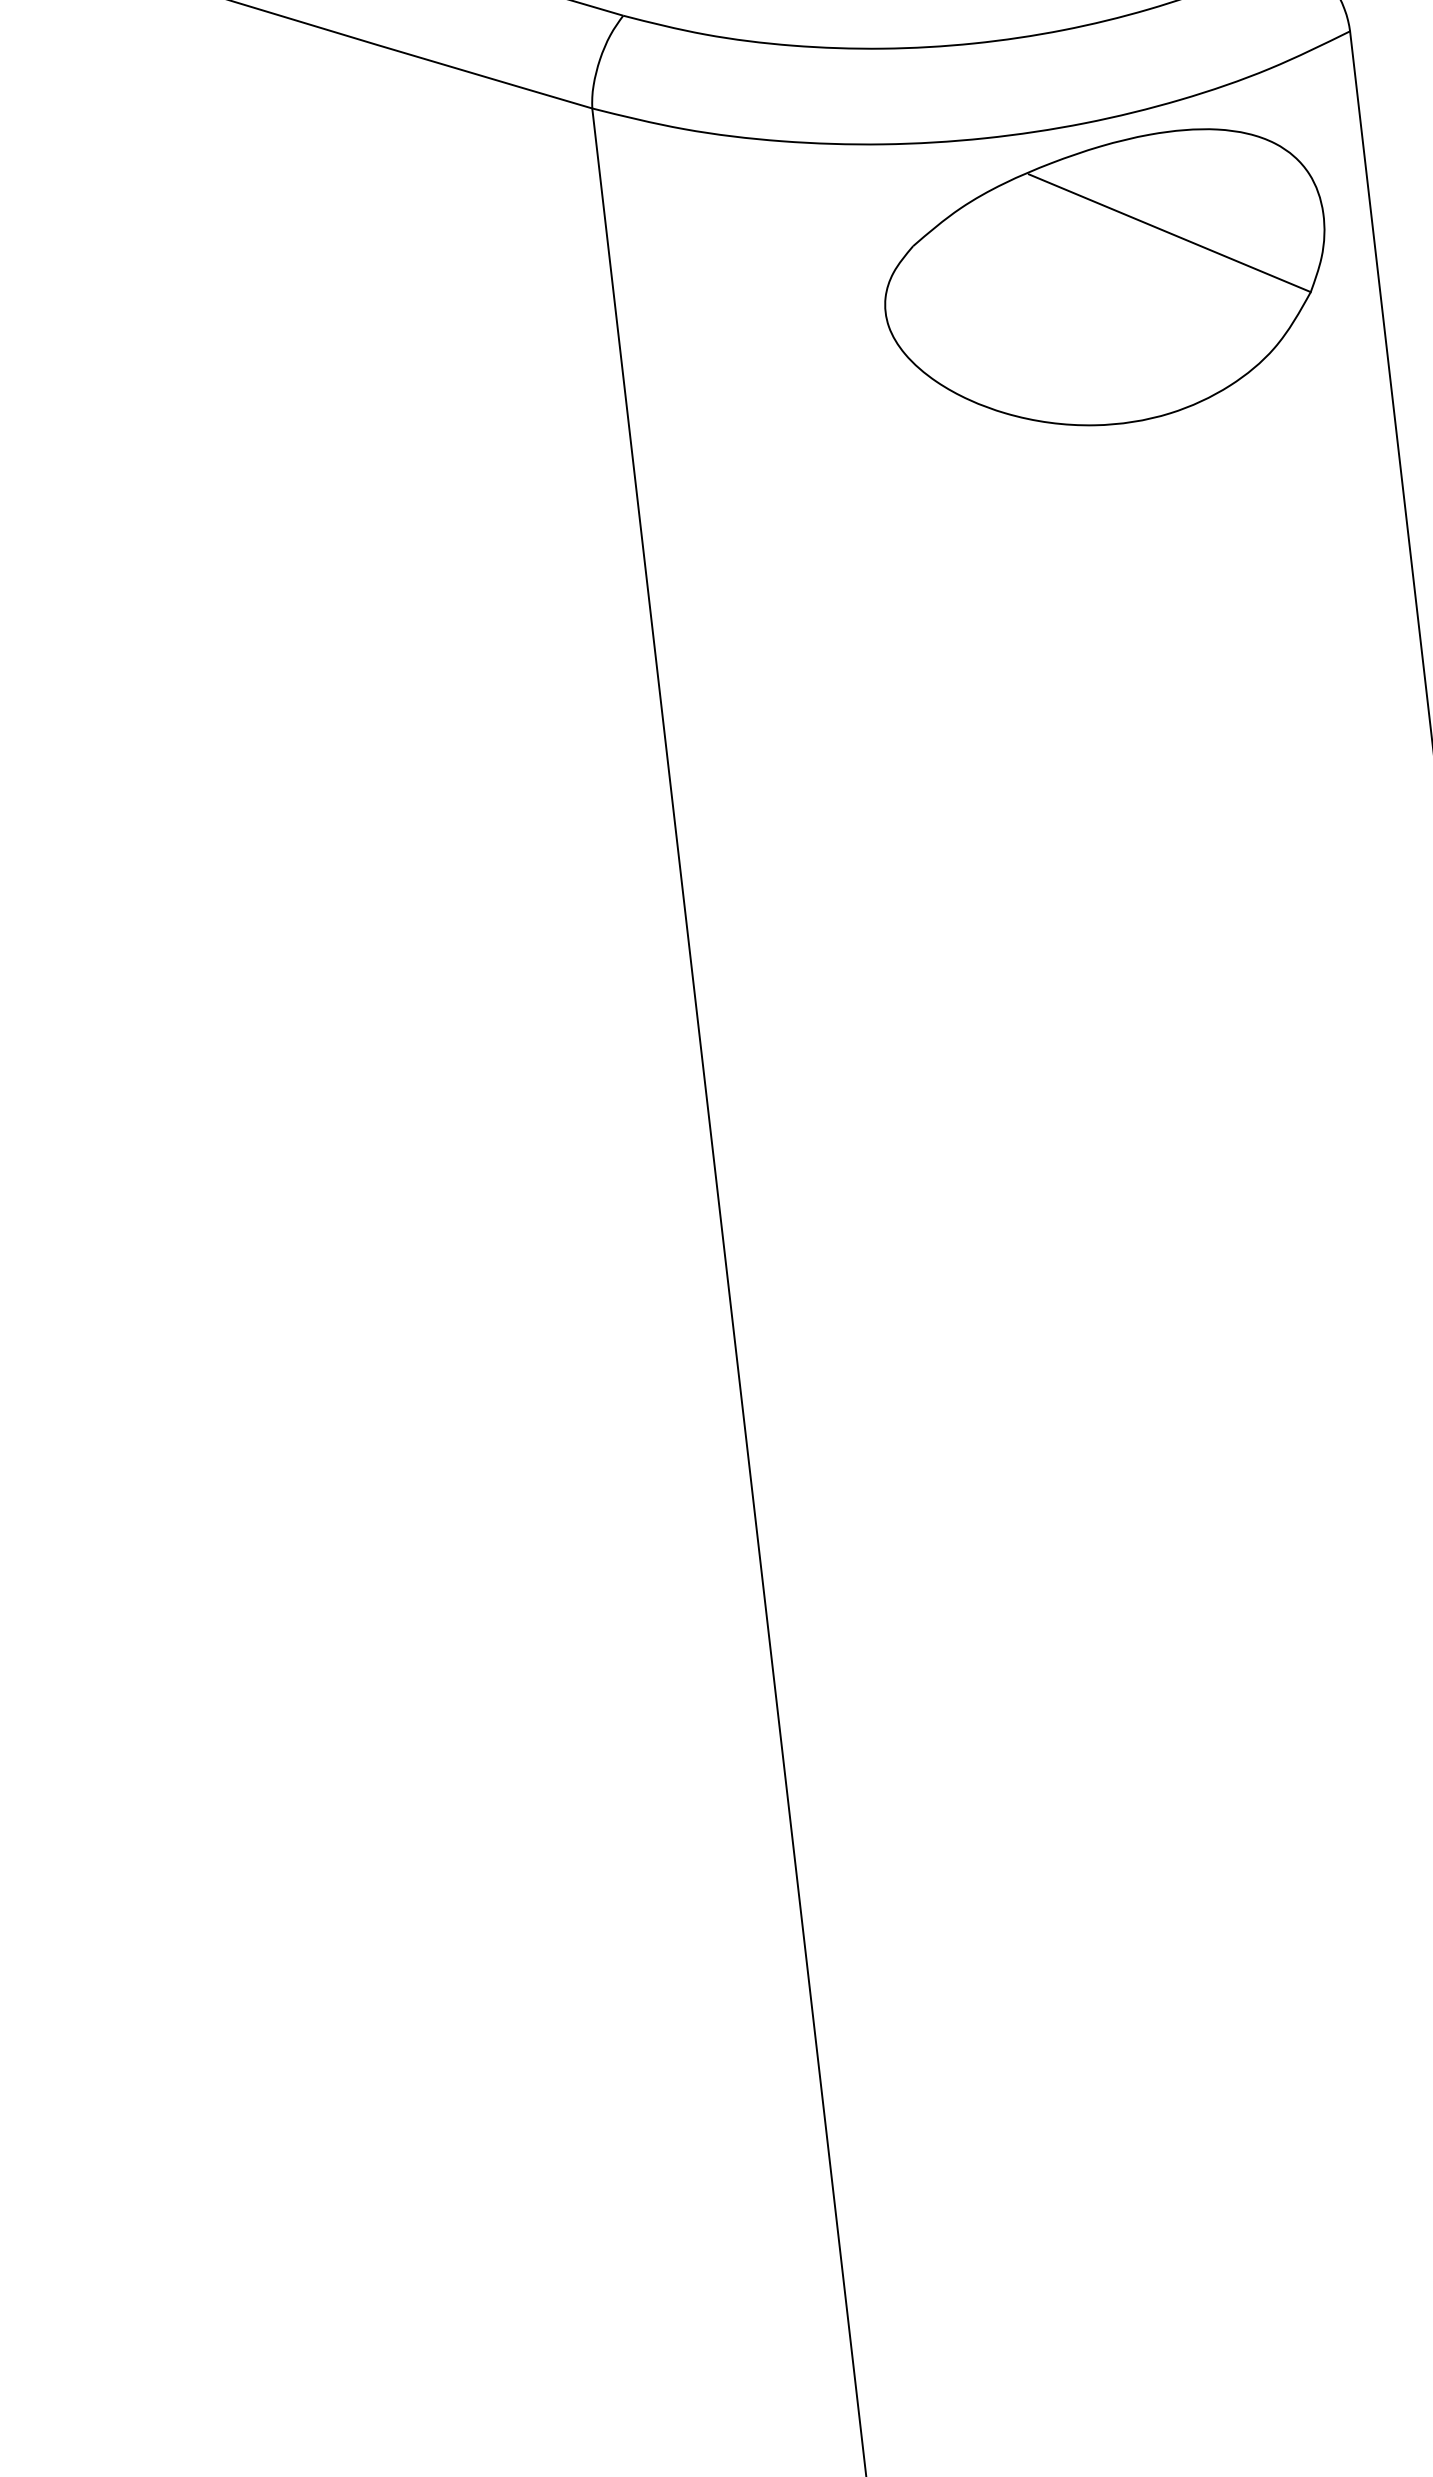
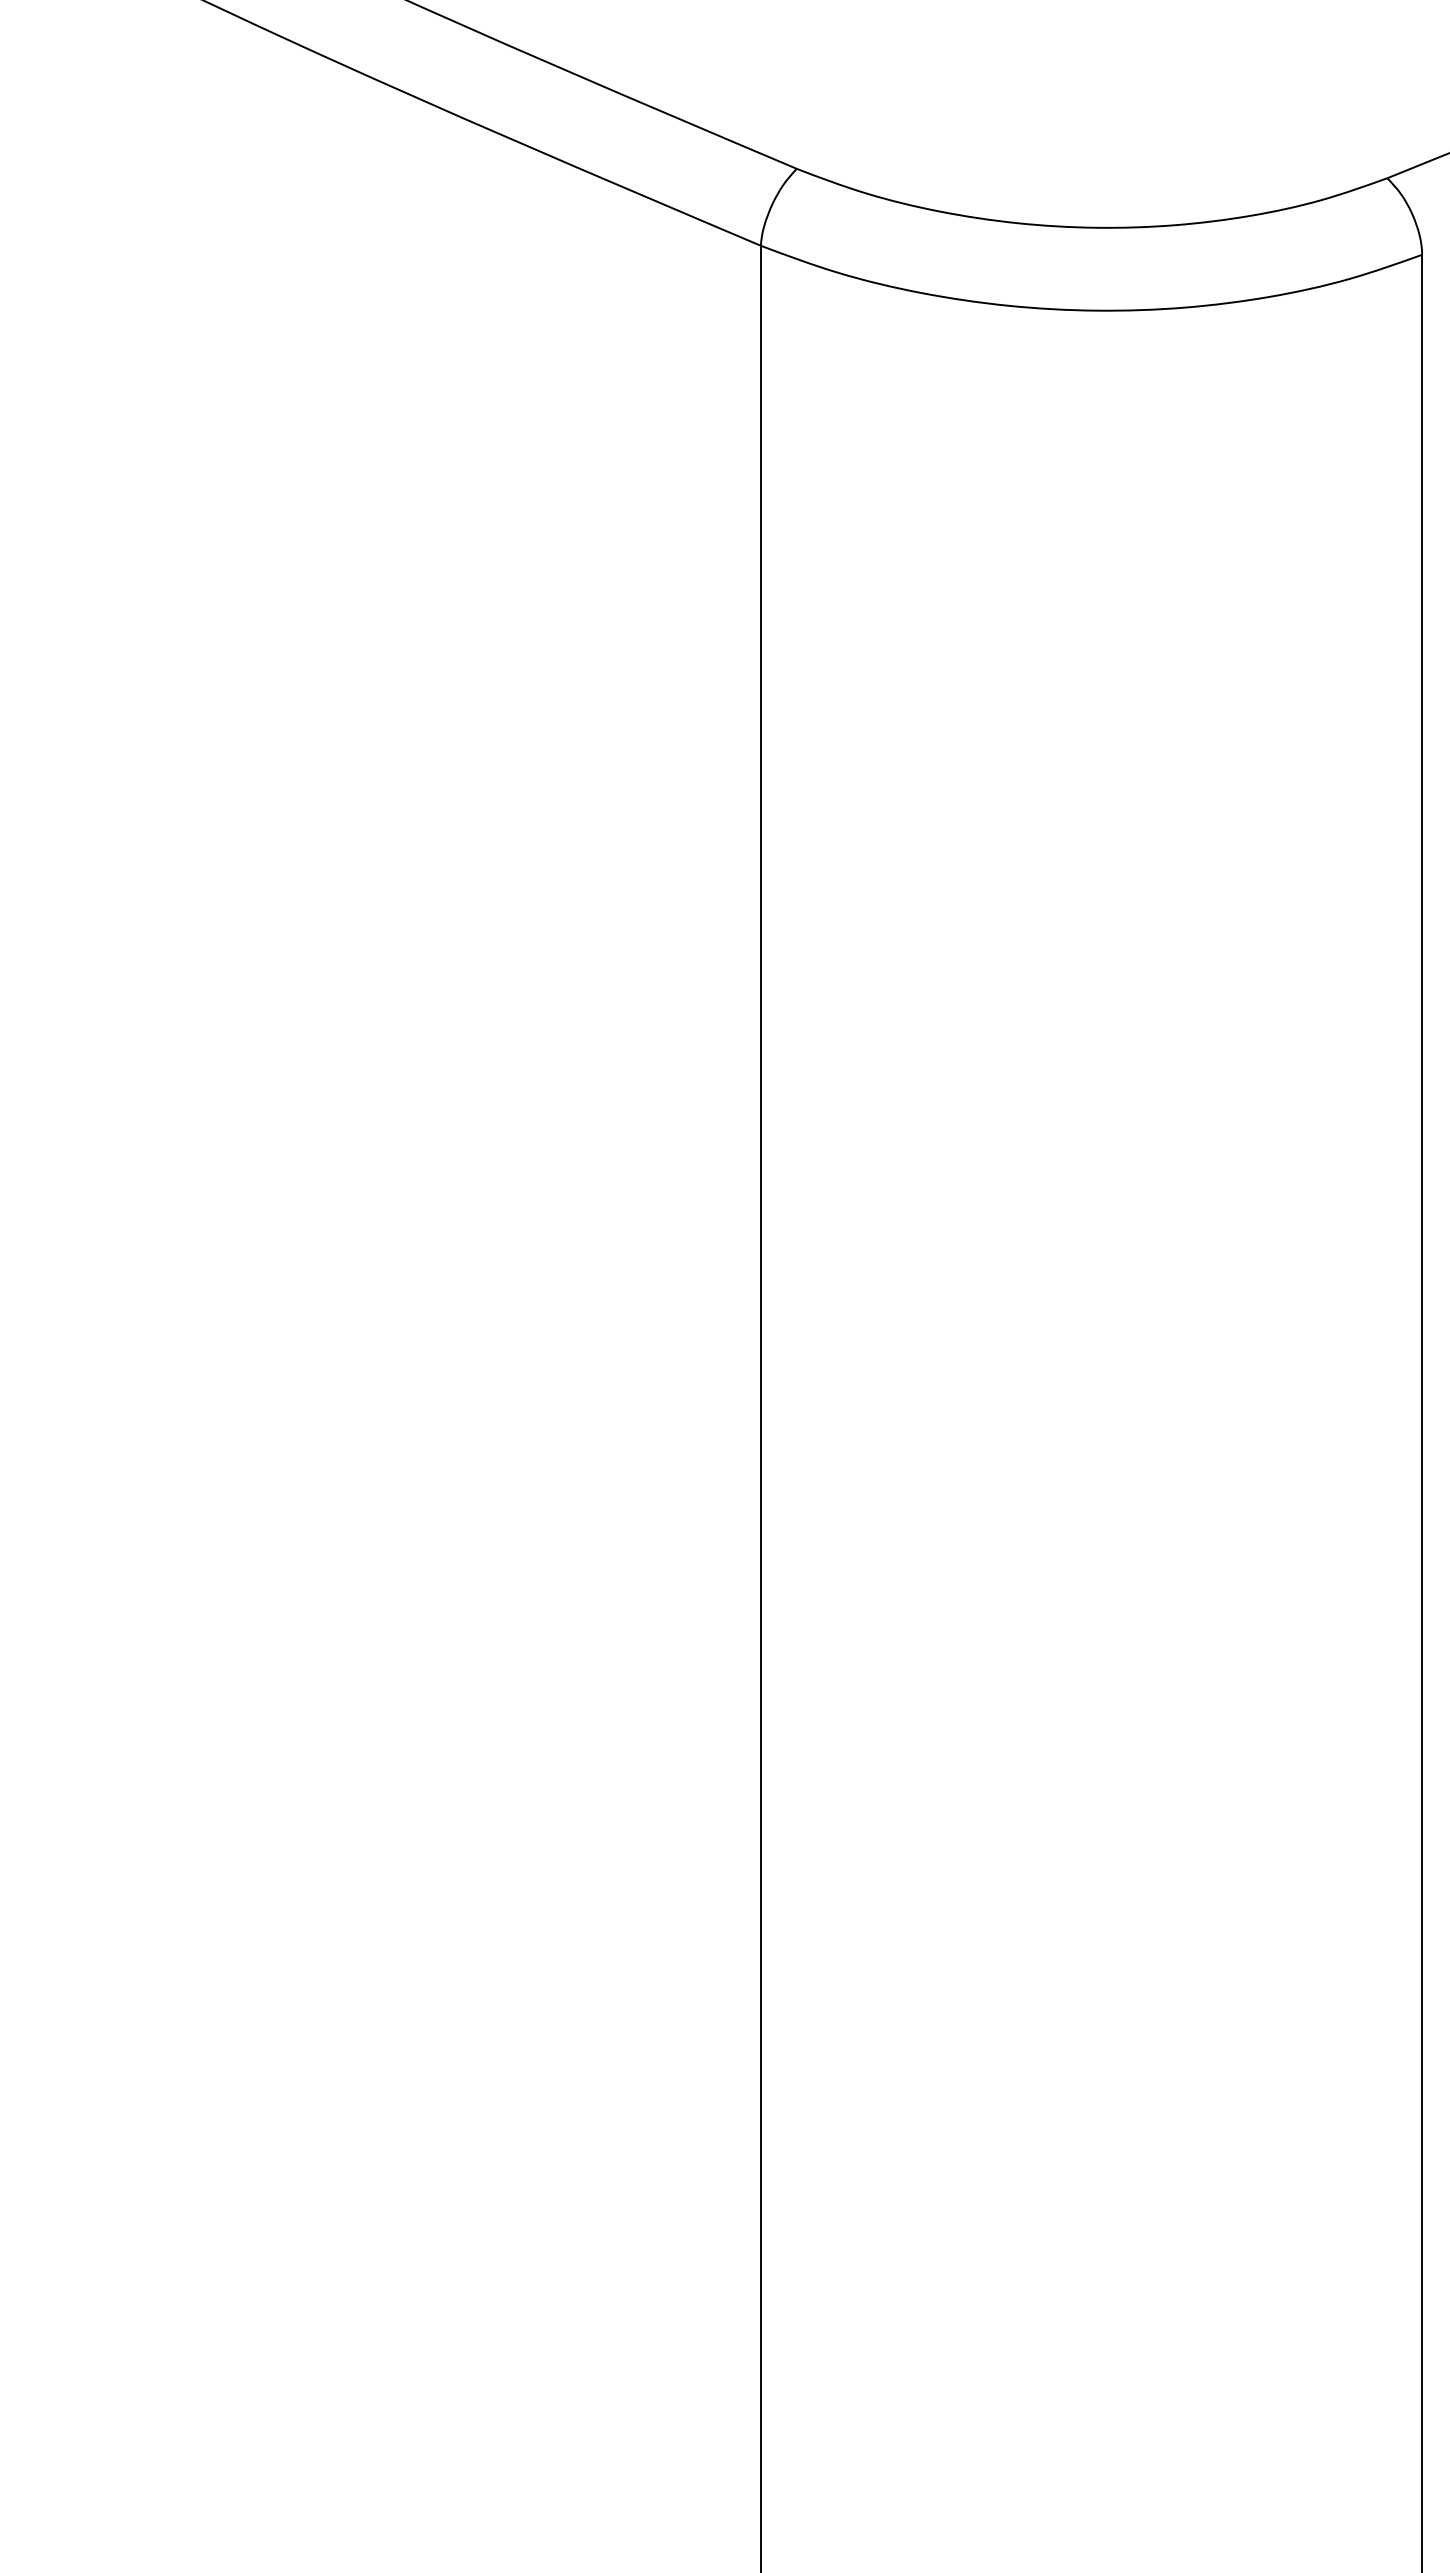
part: (1105, 281) -> (1186, 446), removed

